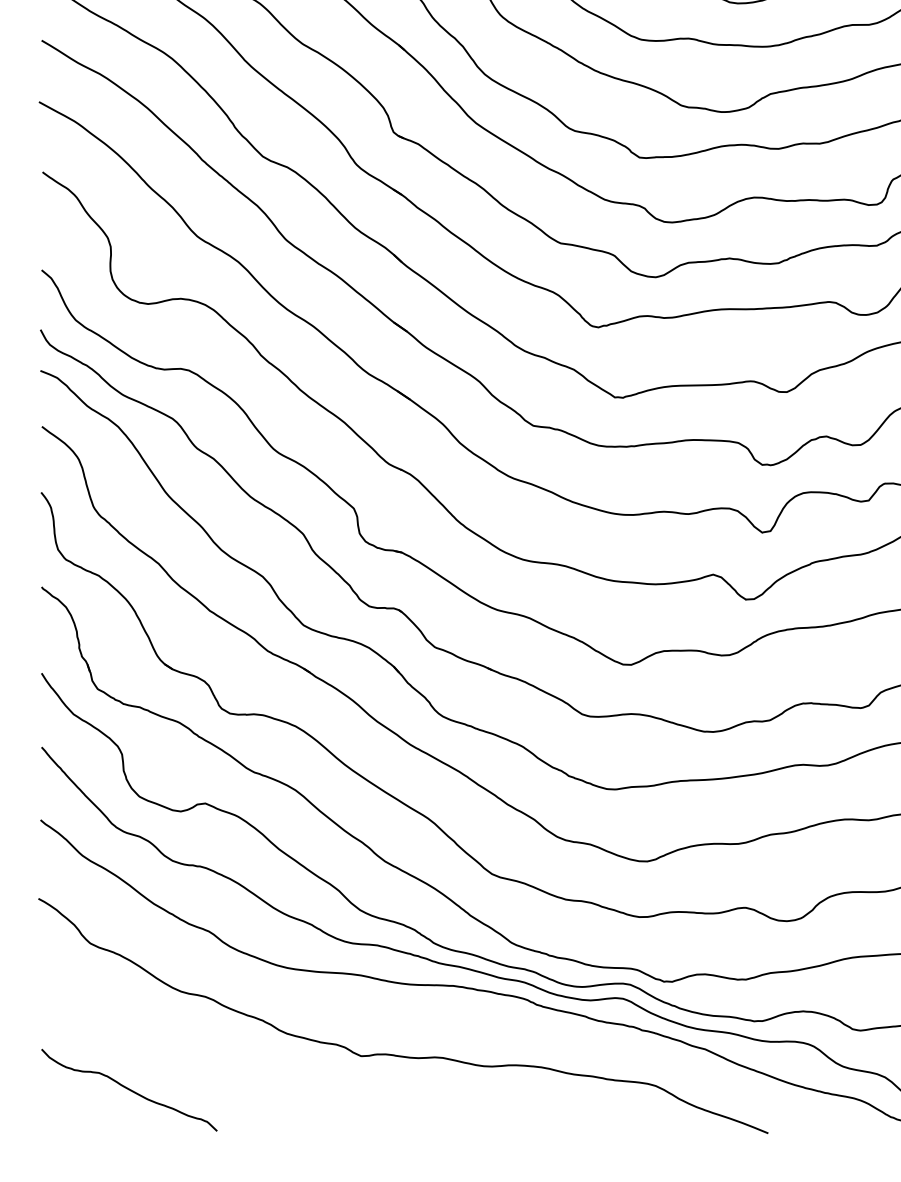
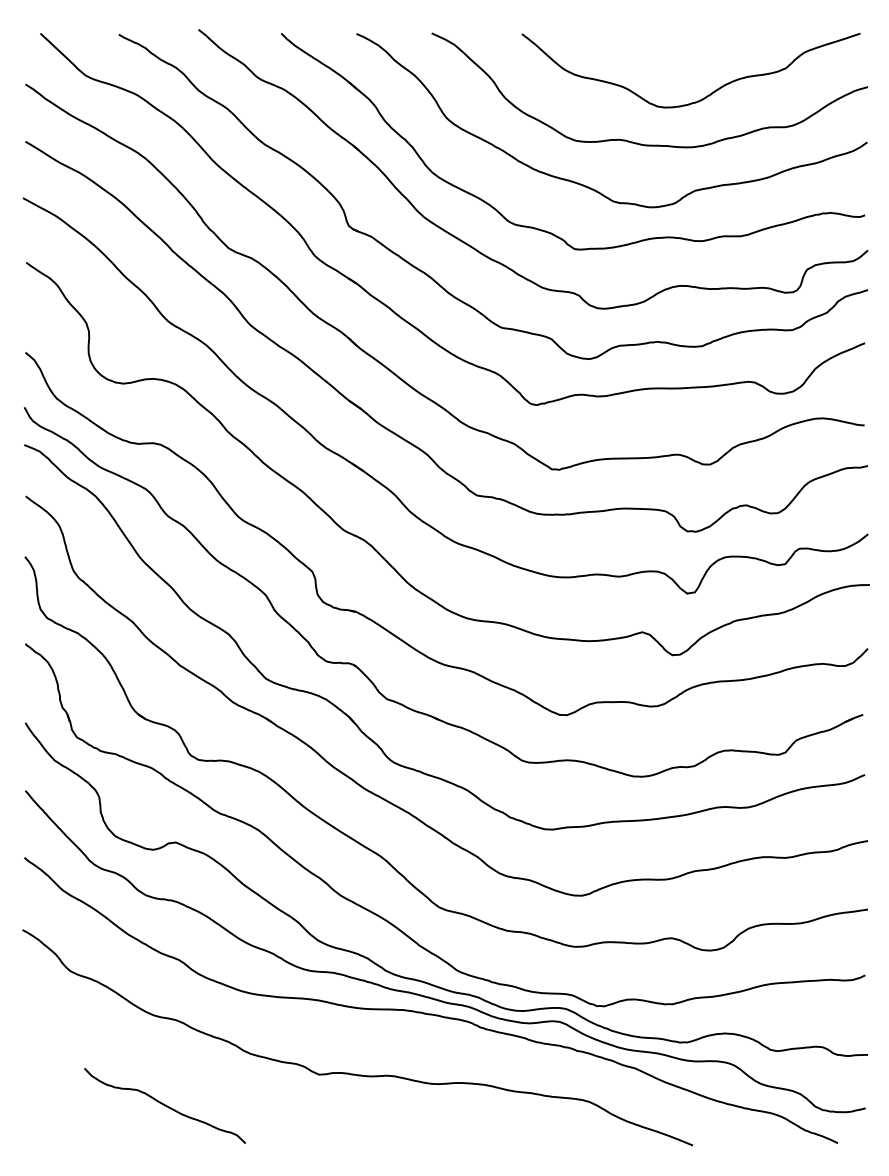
curve: (129, 1089) -> (165, 1105), moved

